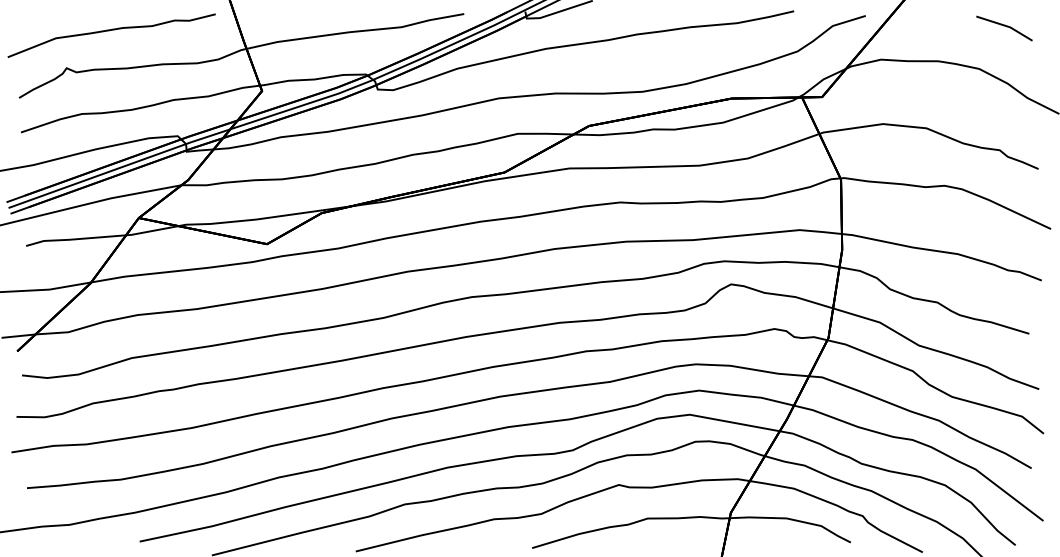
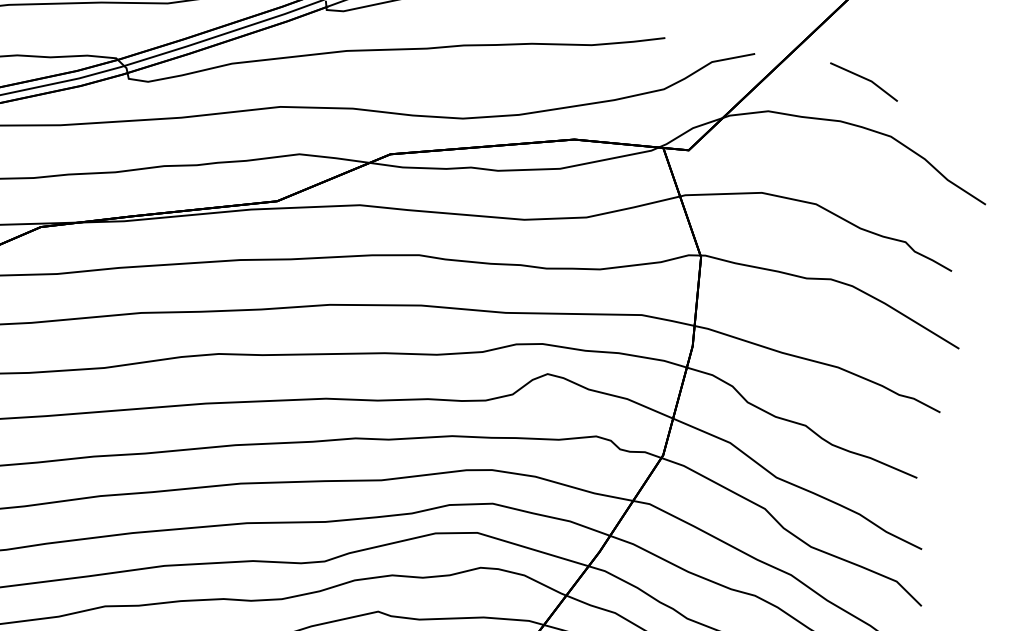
line: (1004, 26) -> (864, 79), moved

